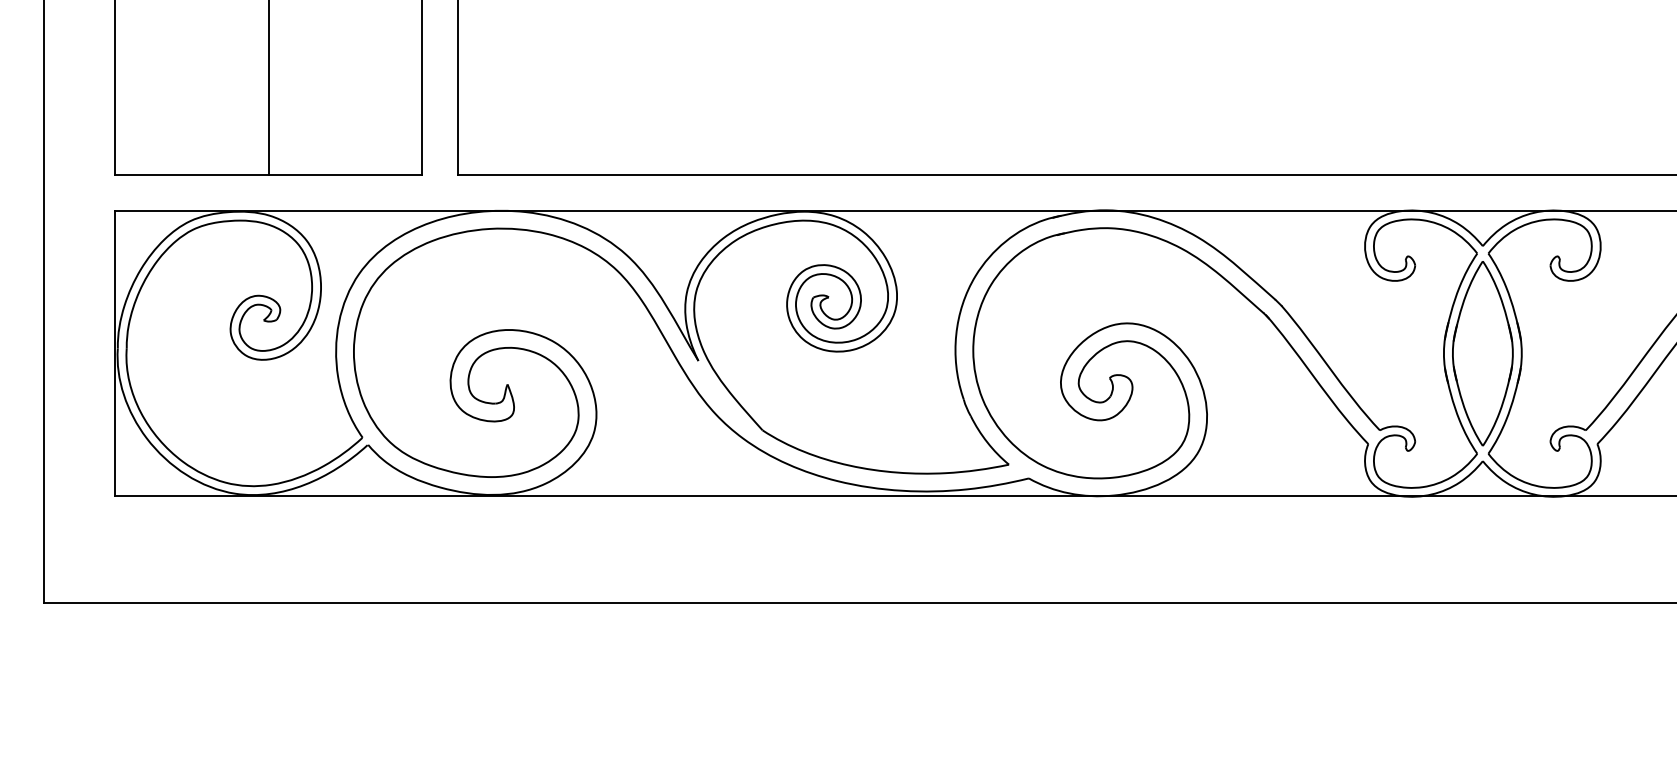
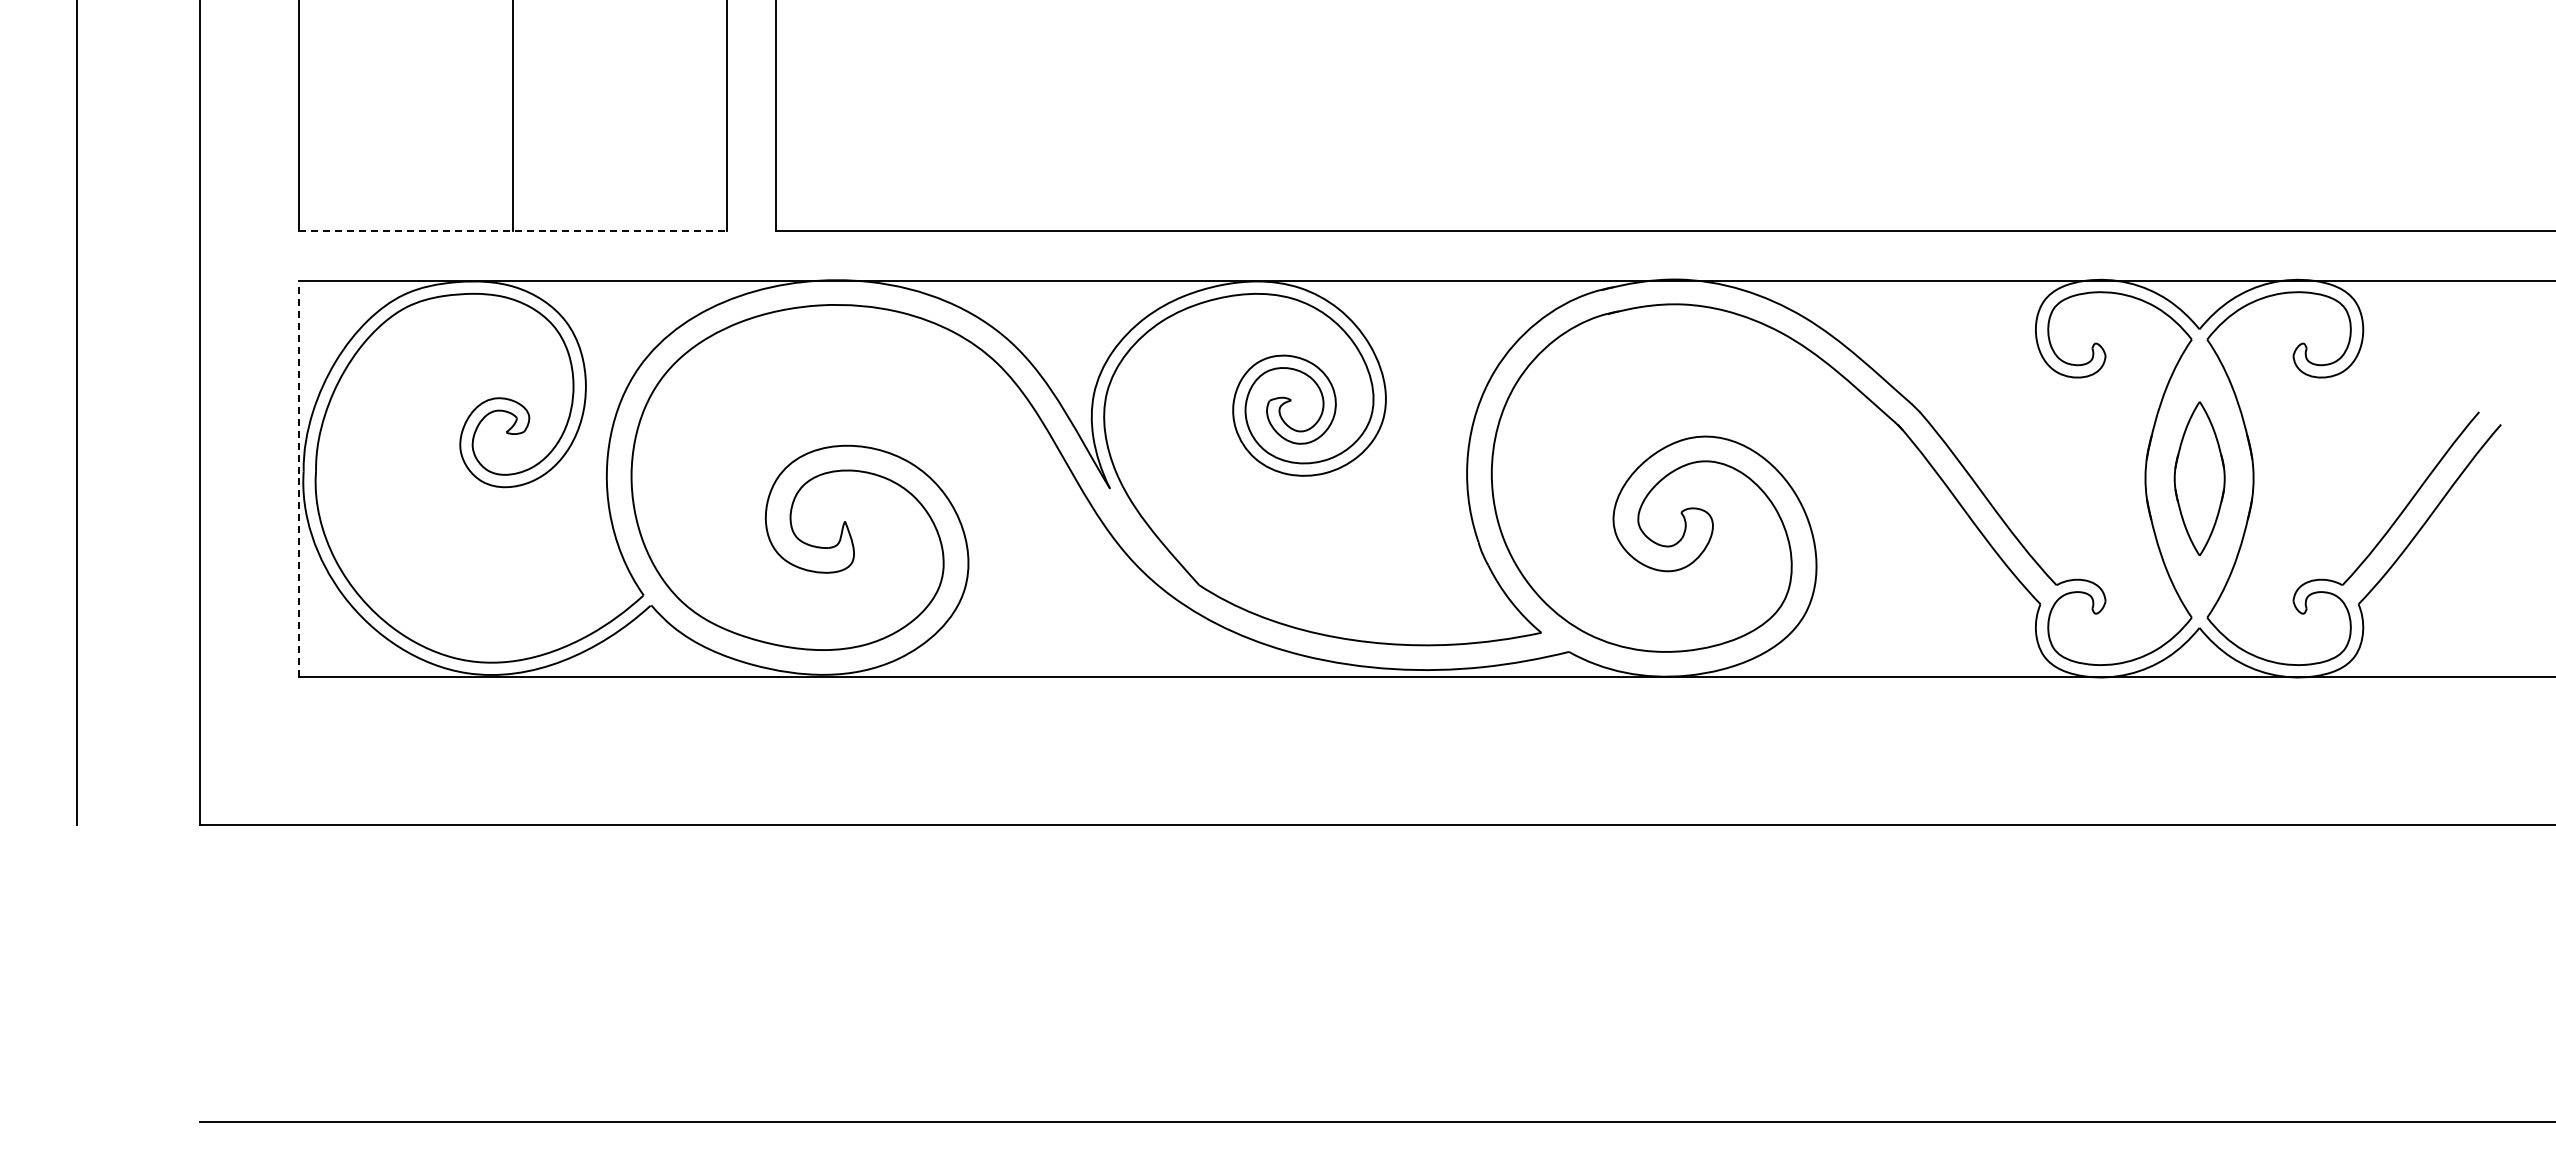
line: (268, 175) -> (513, 231), solid -> dashed
line: (114, 353) -> (299, 478), solid -> dashed
part: (1482, 353) -> (2199, 478), size x0.6

